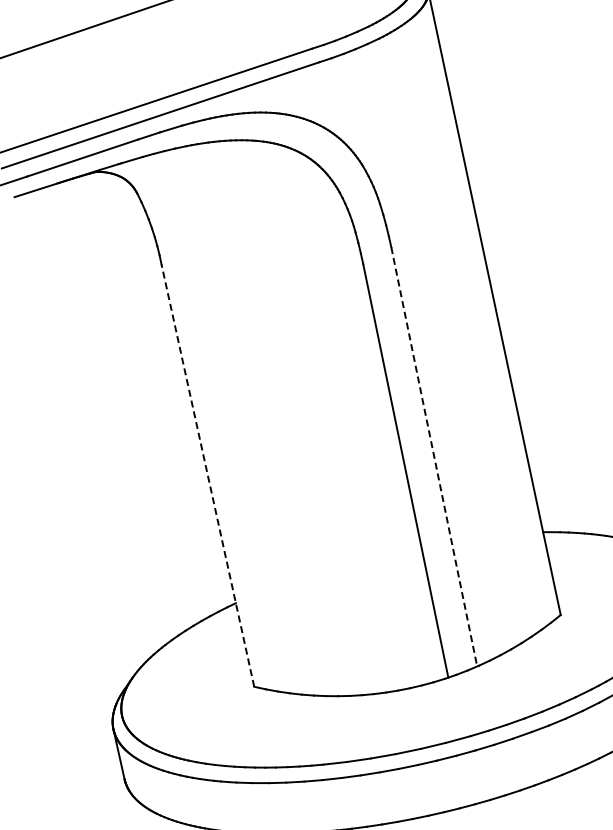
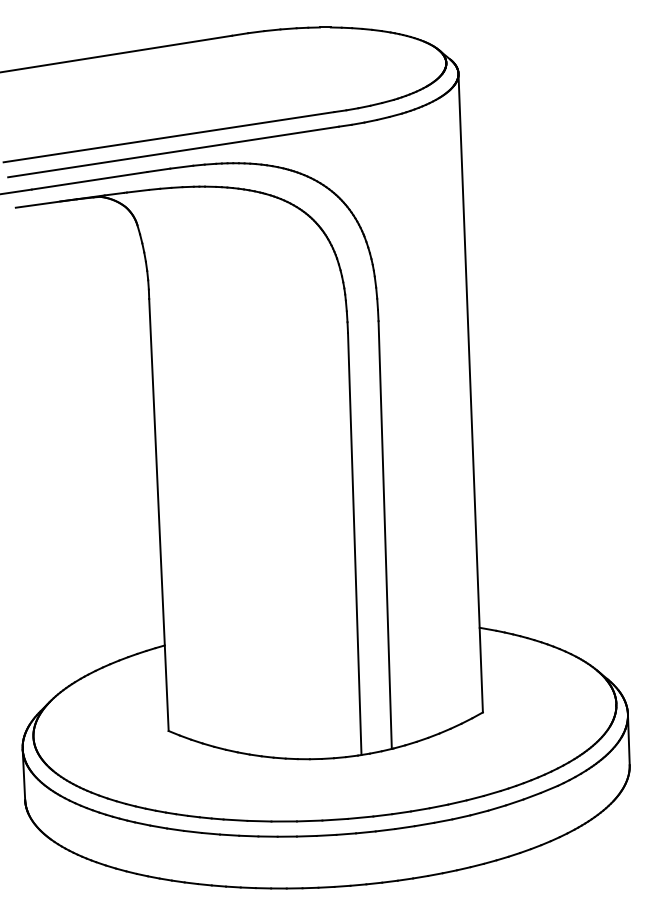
line: (434, 457) -> (385, 535), dashed -> solid
line: (207, 475) -> (158, 514), dashed -> solid

